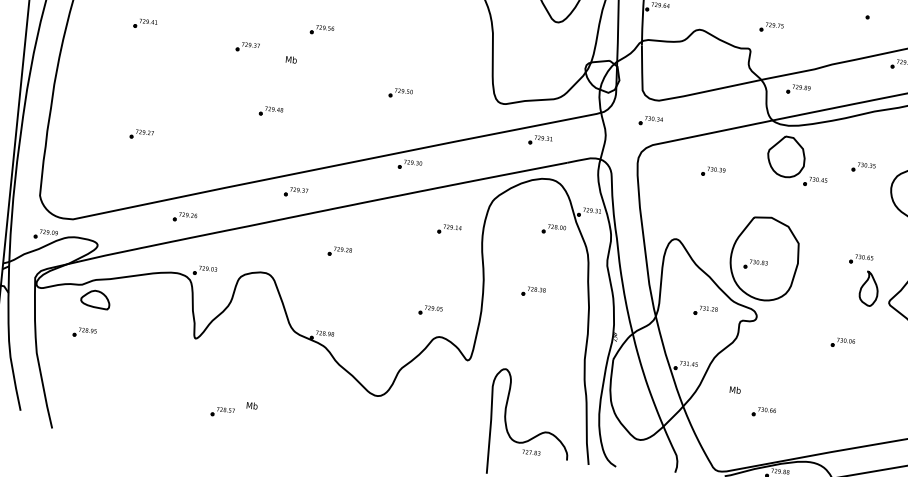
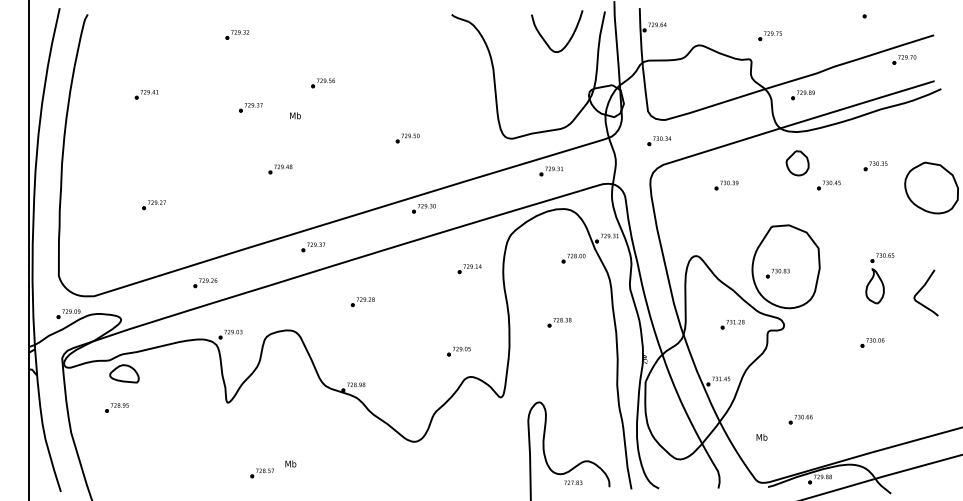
part: (786, 157) -> (797, 163), size x0.6
part: (868, 288) -> (874, 286), moved
text: (734, 390) -> (761, 437), moved

